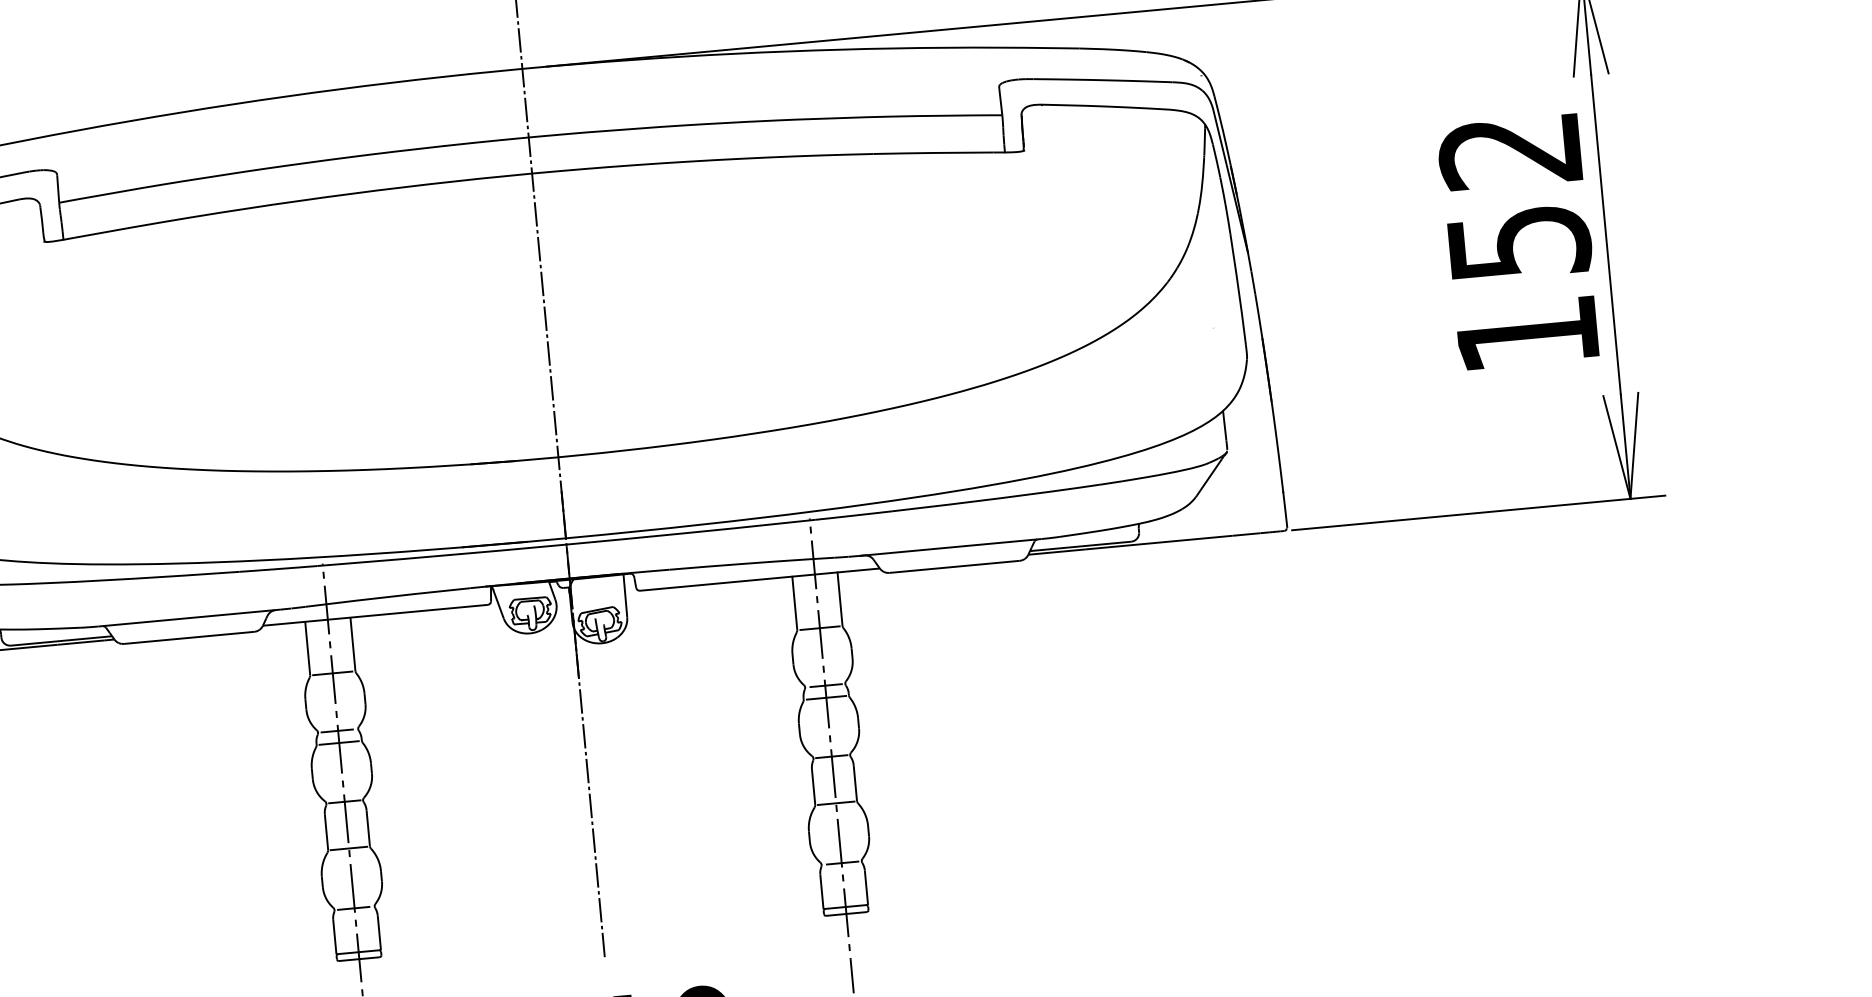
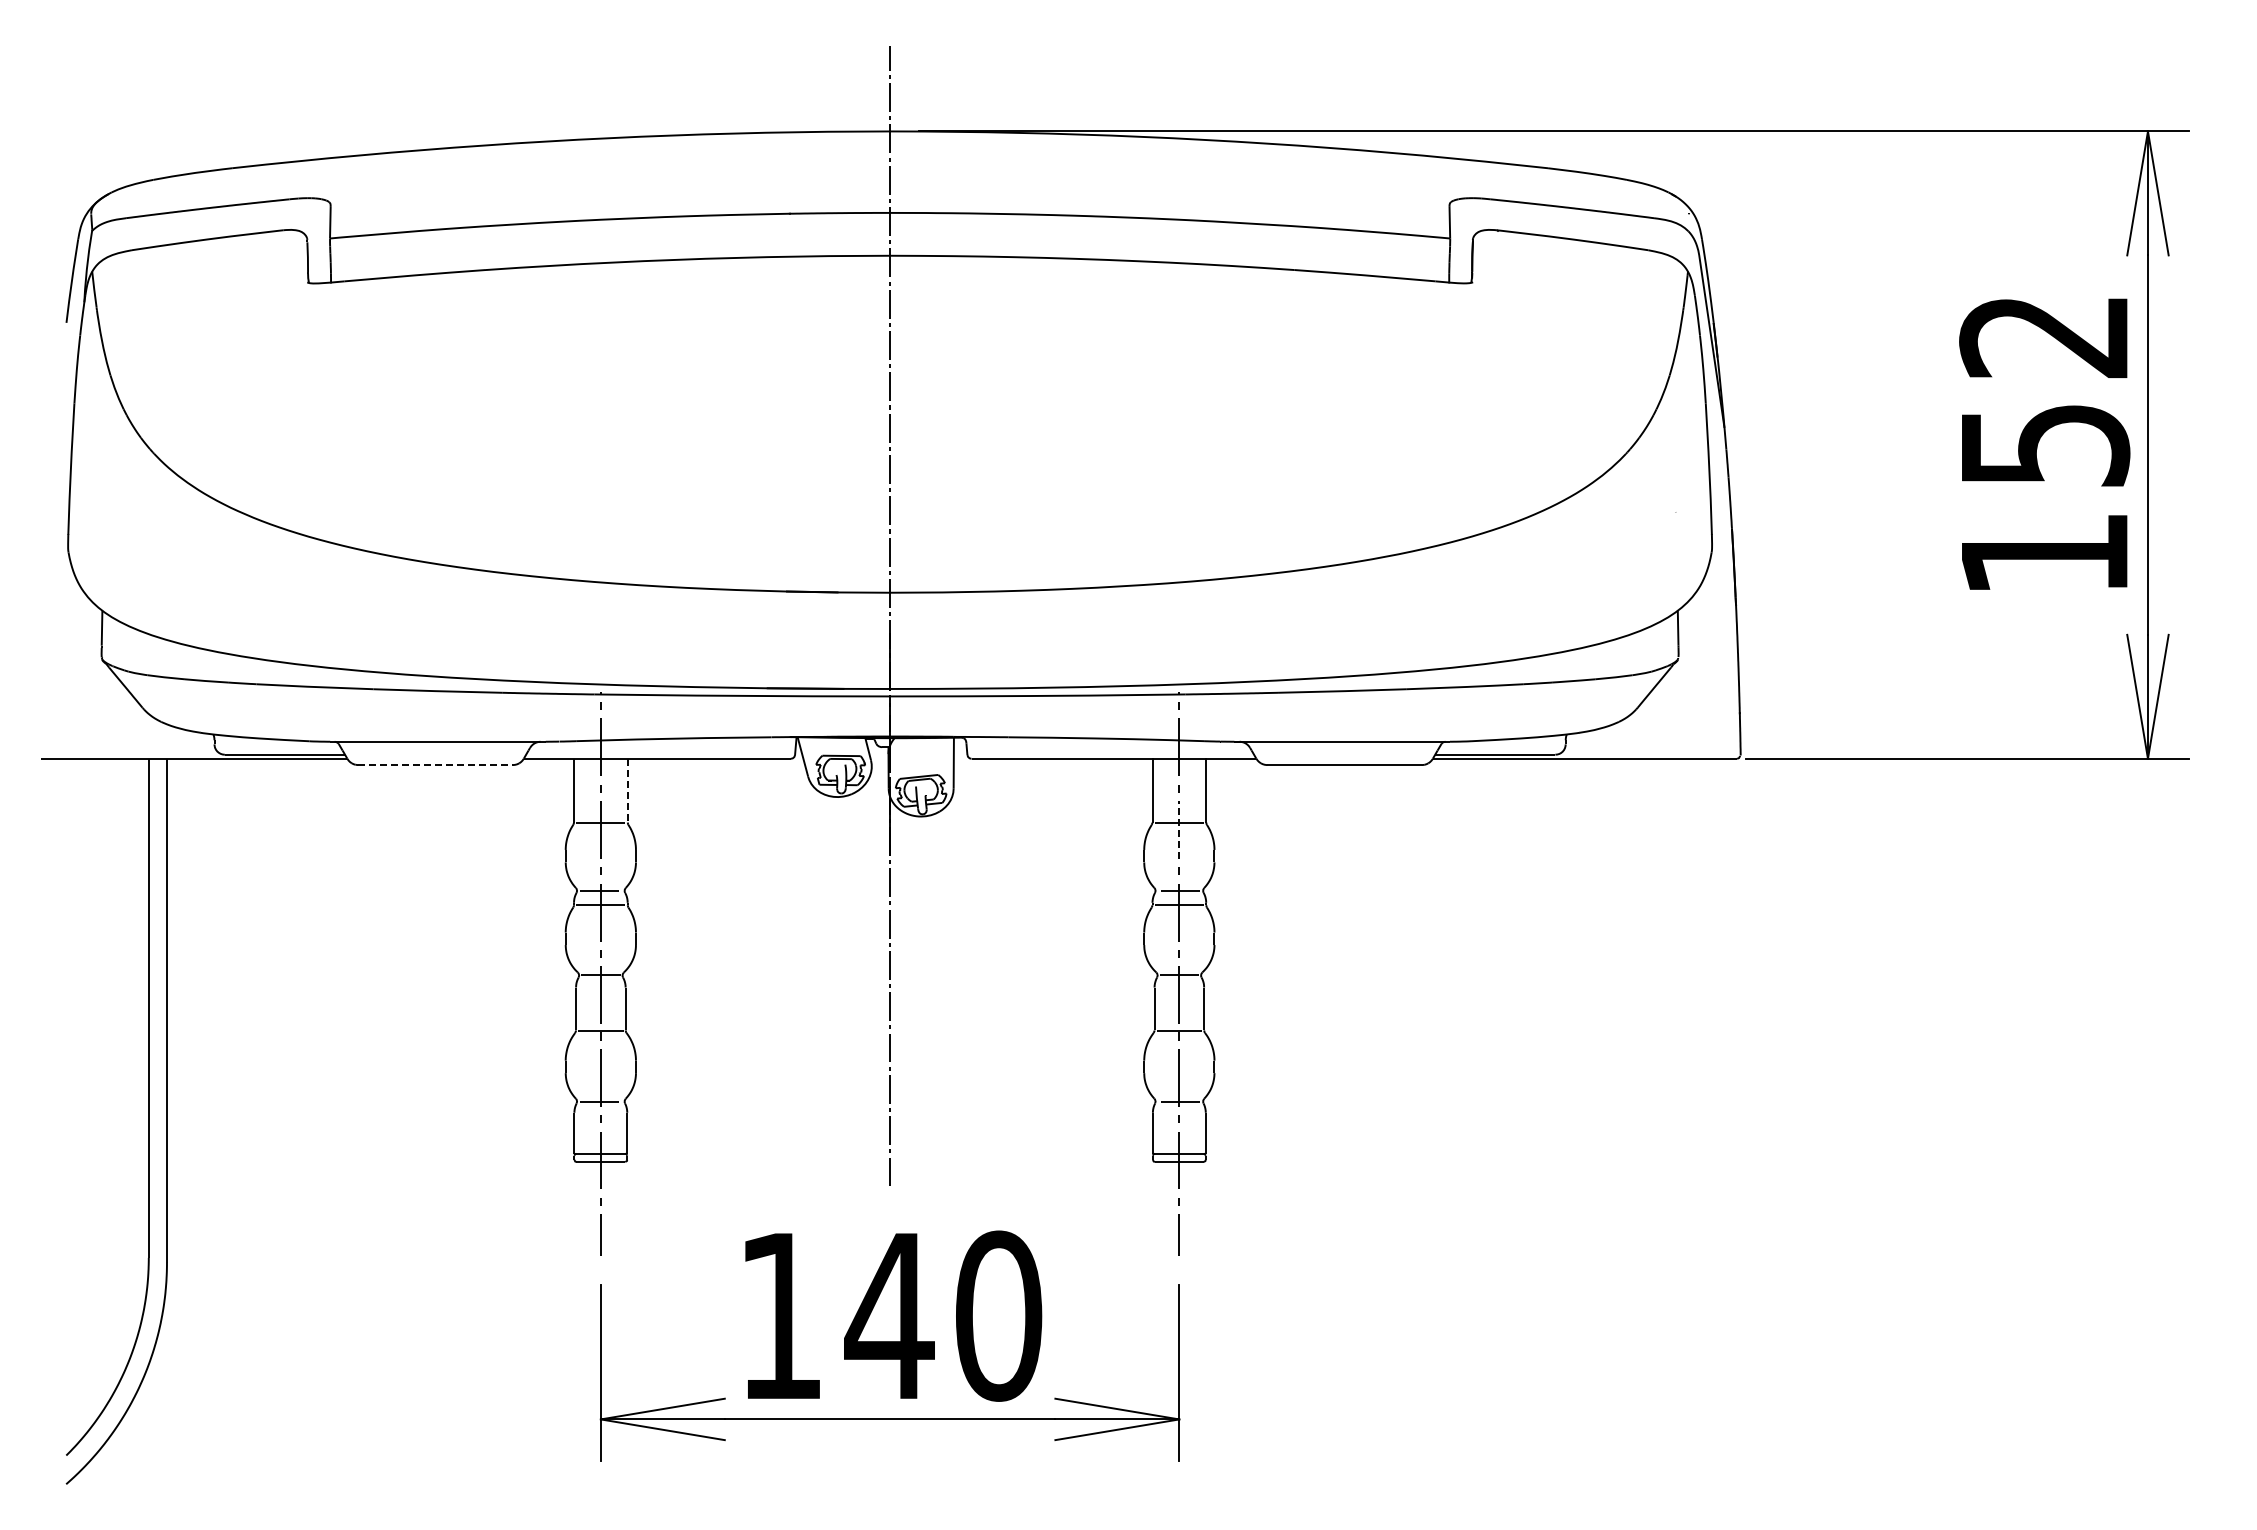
line: (820, 634) -> (1179, 829), solid -> dashed
line: (189, 638) -> (436, 765), solid -> dashed
line: (352, 644) -> (627, 790), solid -> dashed

